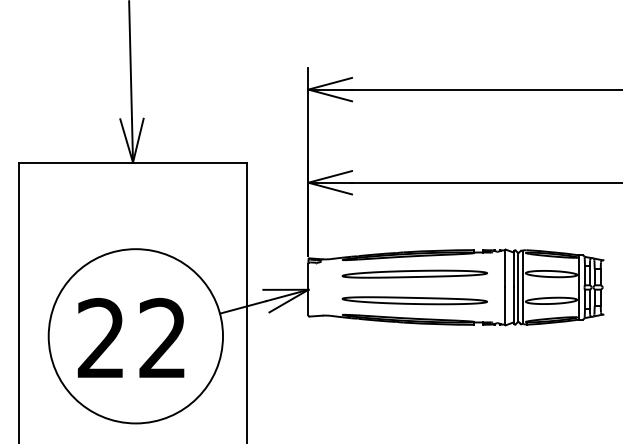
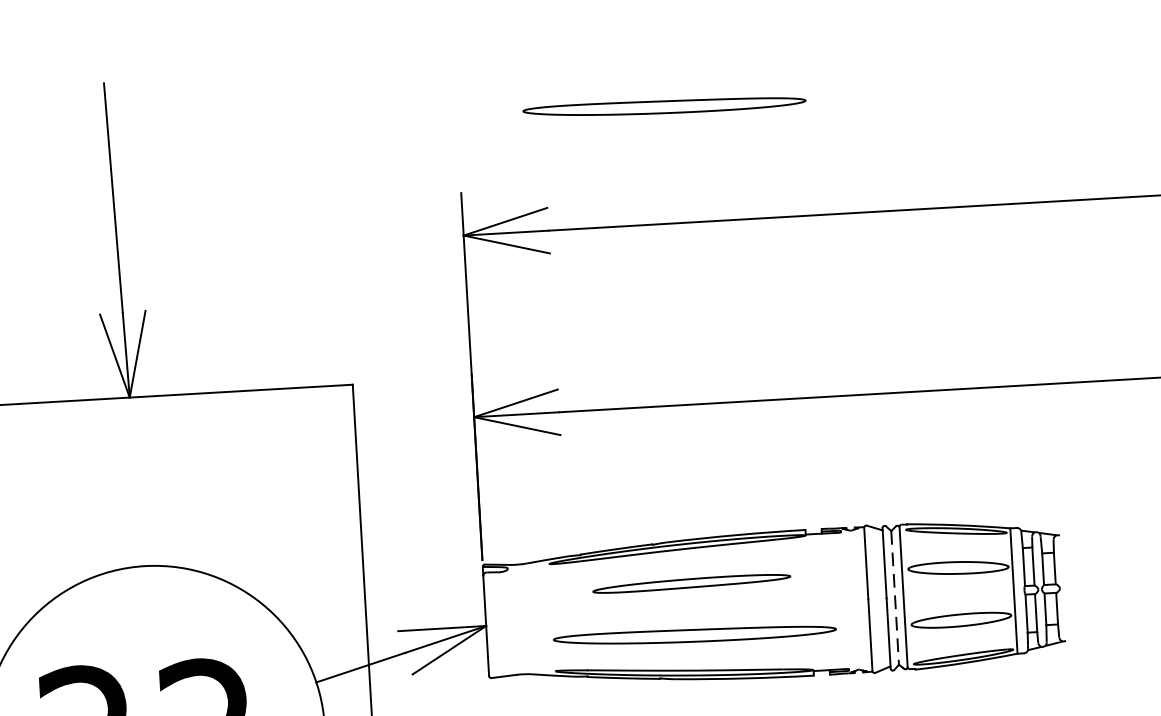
part: (414, 29) -> (663, 106), added
part: (414, 273) -> (691, 582), size x0.7
line: (518, 287) -> (895, 597), solid -> dashed

